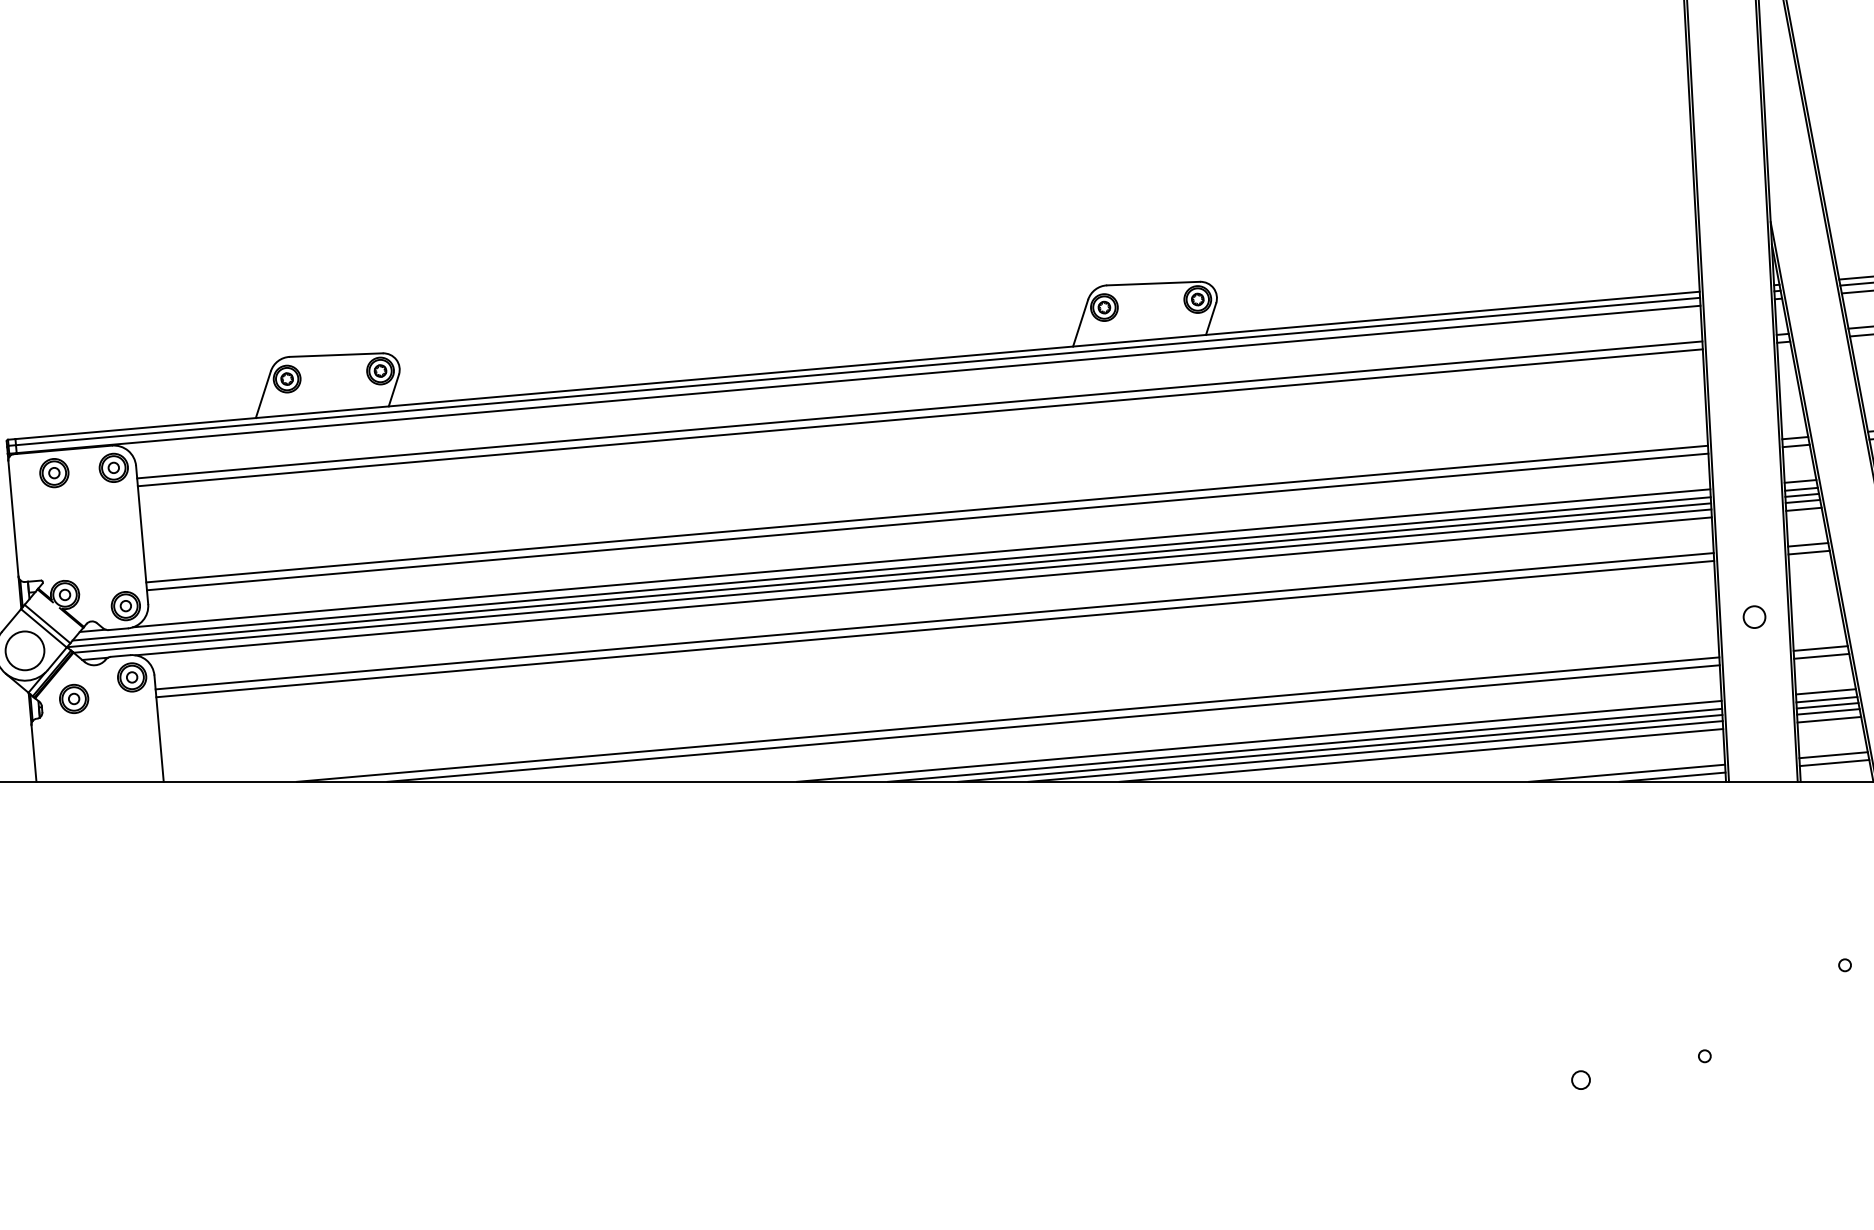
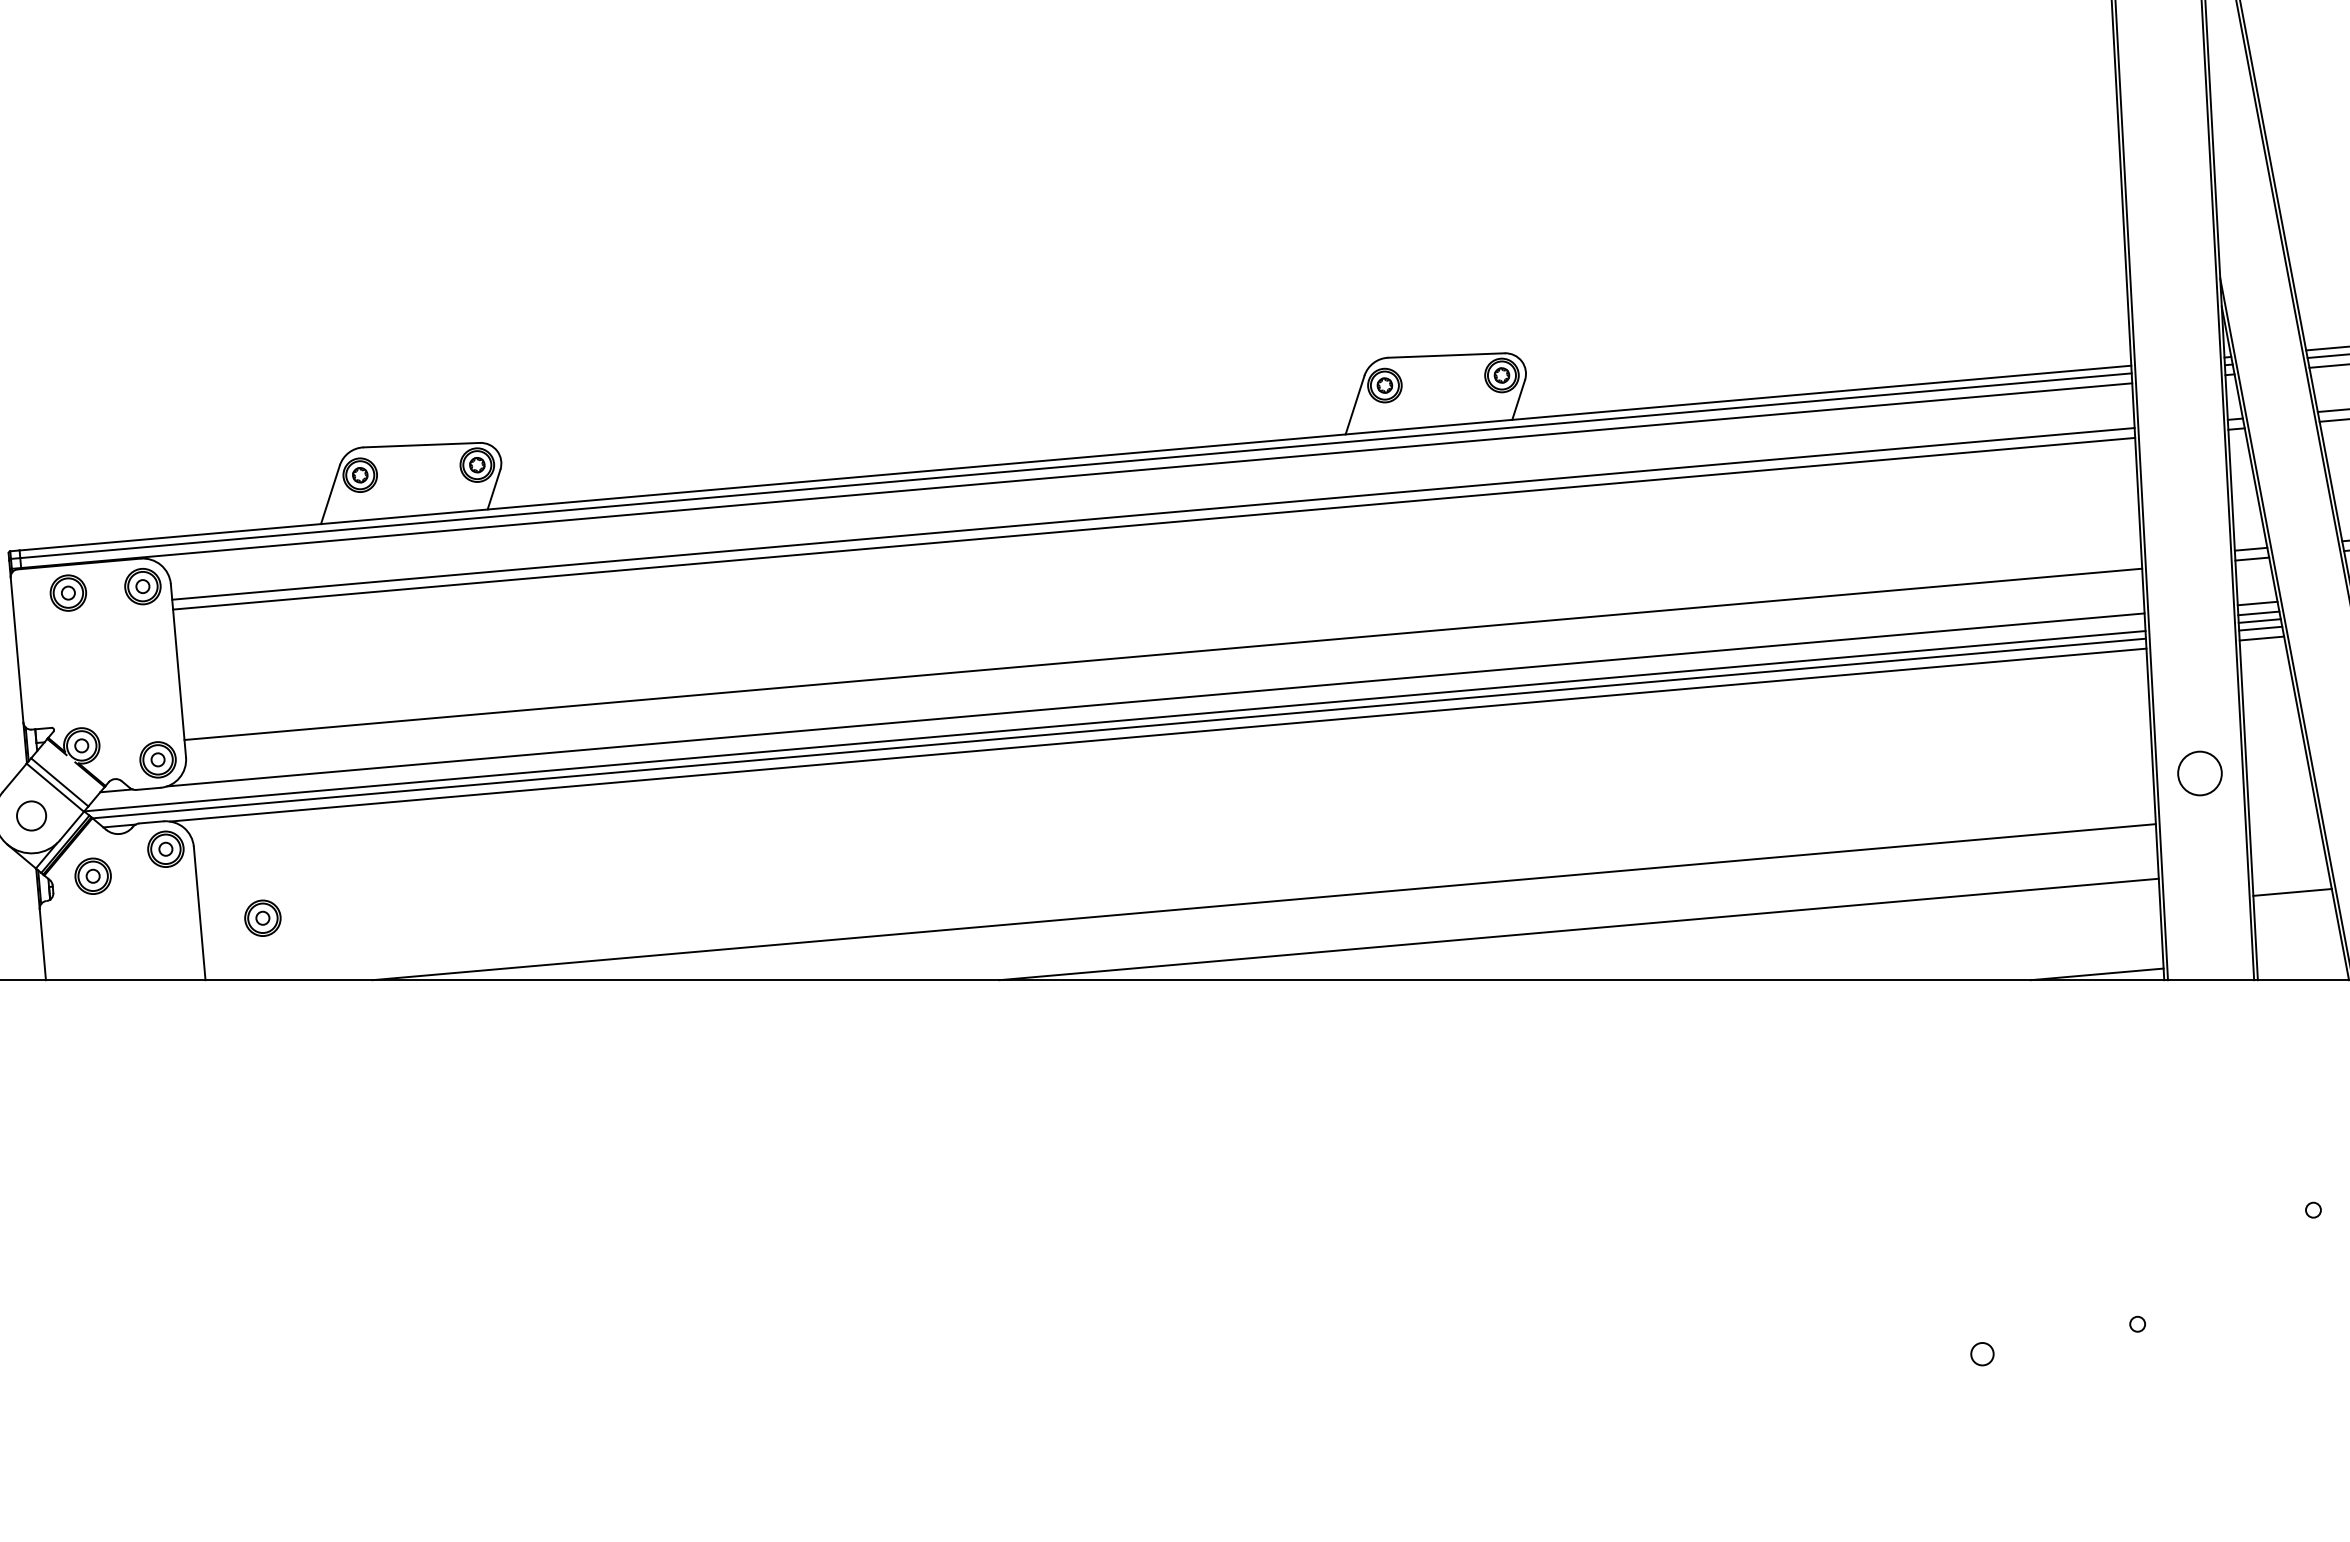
line: (927, 514) -> (1162, 644), removed
line: (1808, 544) -> (2267, 682), removed
line: (1809, 552) -> (2268, 692), removed
line: (891, 569) -> (1118, 713), removed
circle: (1754, 616) -> (2199, 773), size x1.6
line: (934, 620) -> (1171, 778), removed
line: (935, 628) -> (1172, 788), removed
line: (1820, 648) -> (2282, 813), removed
circle: (24, 650) -> (31, 815), size x0.6
line: (1821, 656) -> (2283, 822), removed
line: (1825, 691) -> (2289, 867), removed
line: (1826, 699) -> (2290, 876), removed
line: (1827, 705) -> (2291, 884), removed
line: (1829, 719) -> (2293, 901), removed
line: (1053, 723) -> (1320, 907), removed
part: (209, 731) -> (262, 917), added
line: (1305, 745) -> (1636, 934), removed
line: (1340, 748) -> (1680, 938), removed
line: (1375, 751) -> (1724, 942), removed
line: (1420, 754) -> (1781, 946), removed
line: (1833, 754) -> (2299, 946), removed
line: (1833, 762) -> (2299, 956), removed
line: (1627, 773) -> (2040, 969), removed

